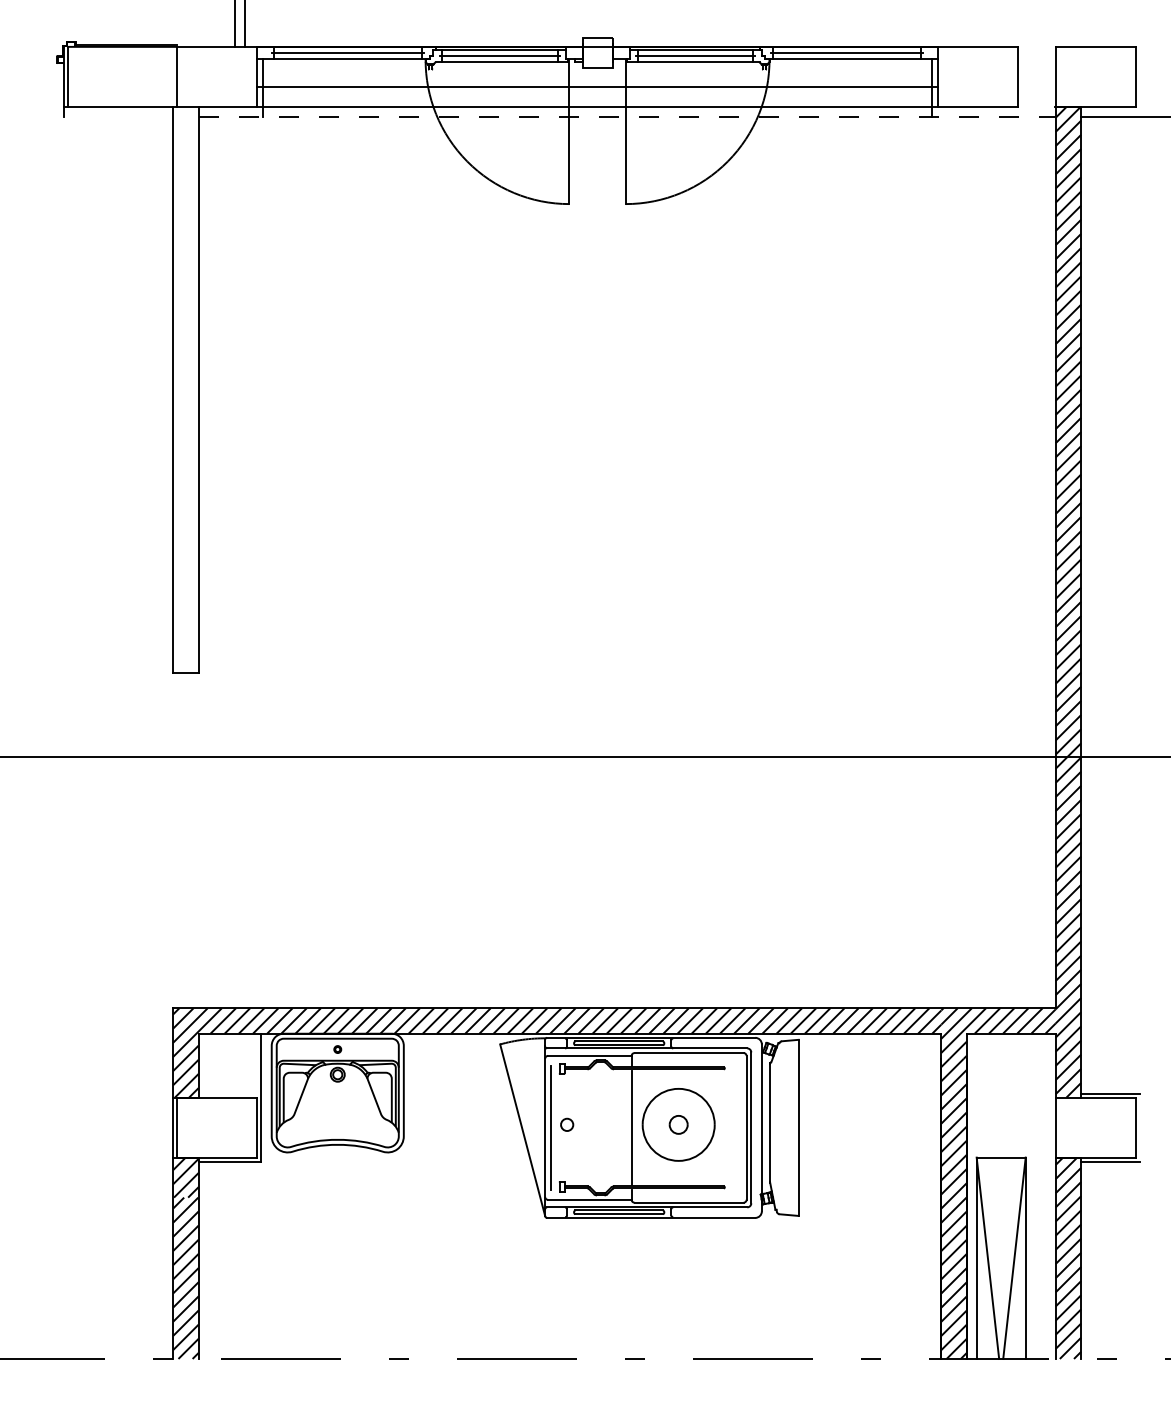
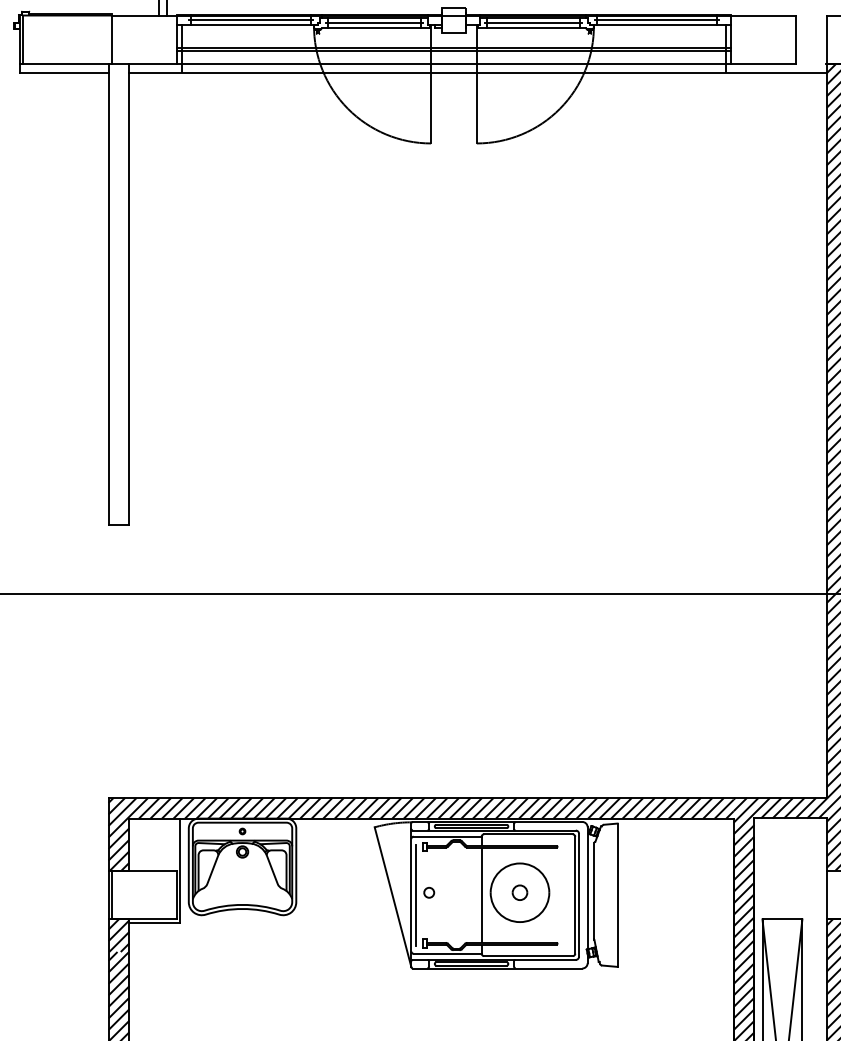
line: (597, 90) -> (453, 51), added
line: (118, 116) -> (64, 72), added
line: (627, 116) -> (478, 72), dashed -> solid

